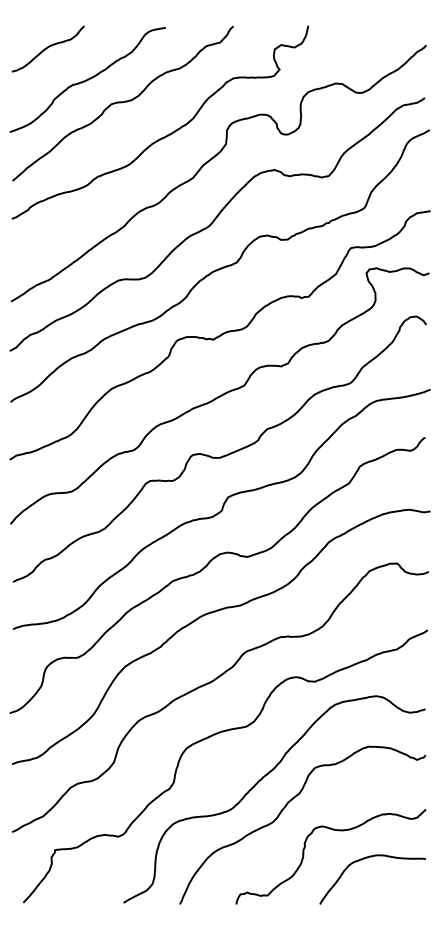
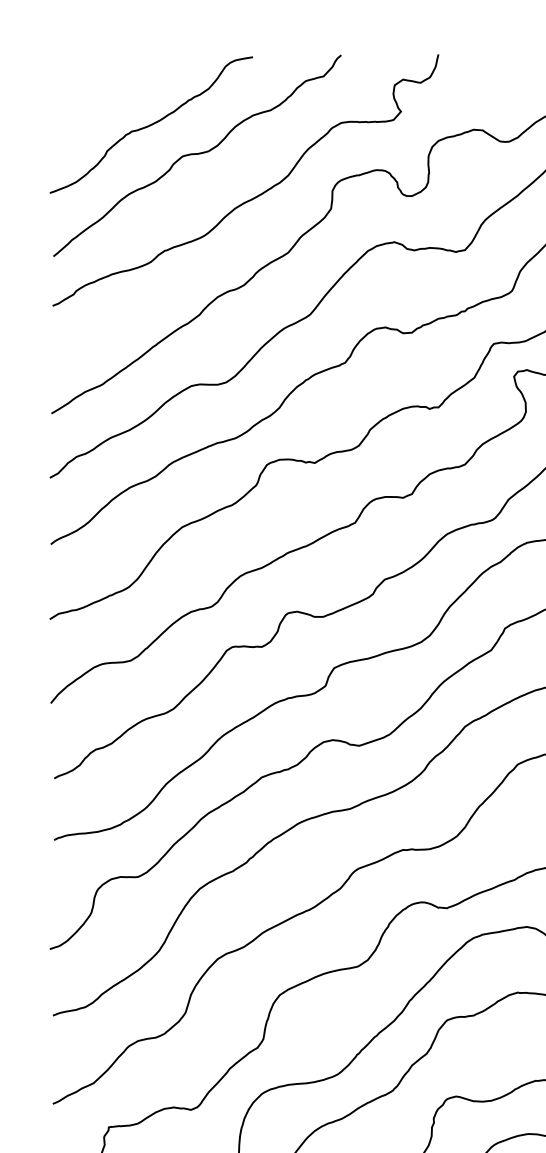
curve: (47, 48) -> (98, 84), removed

